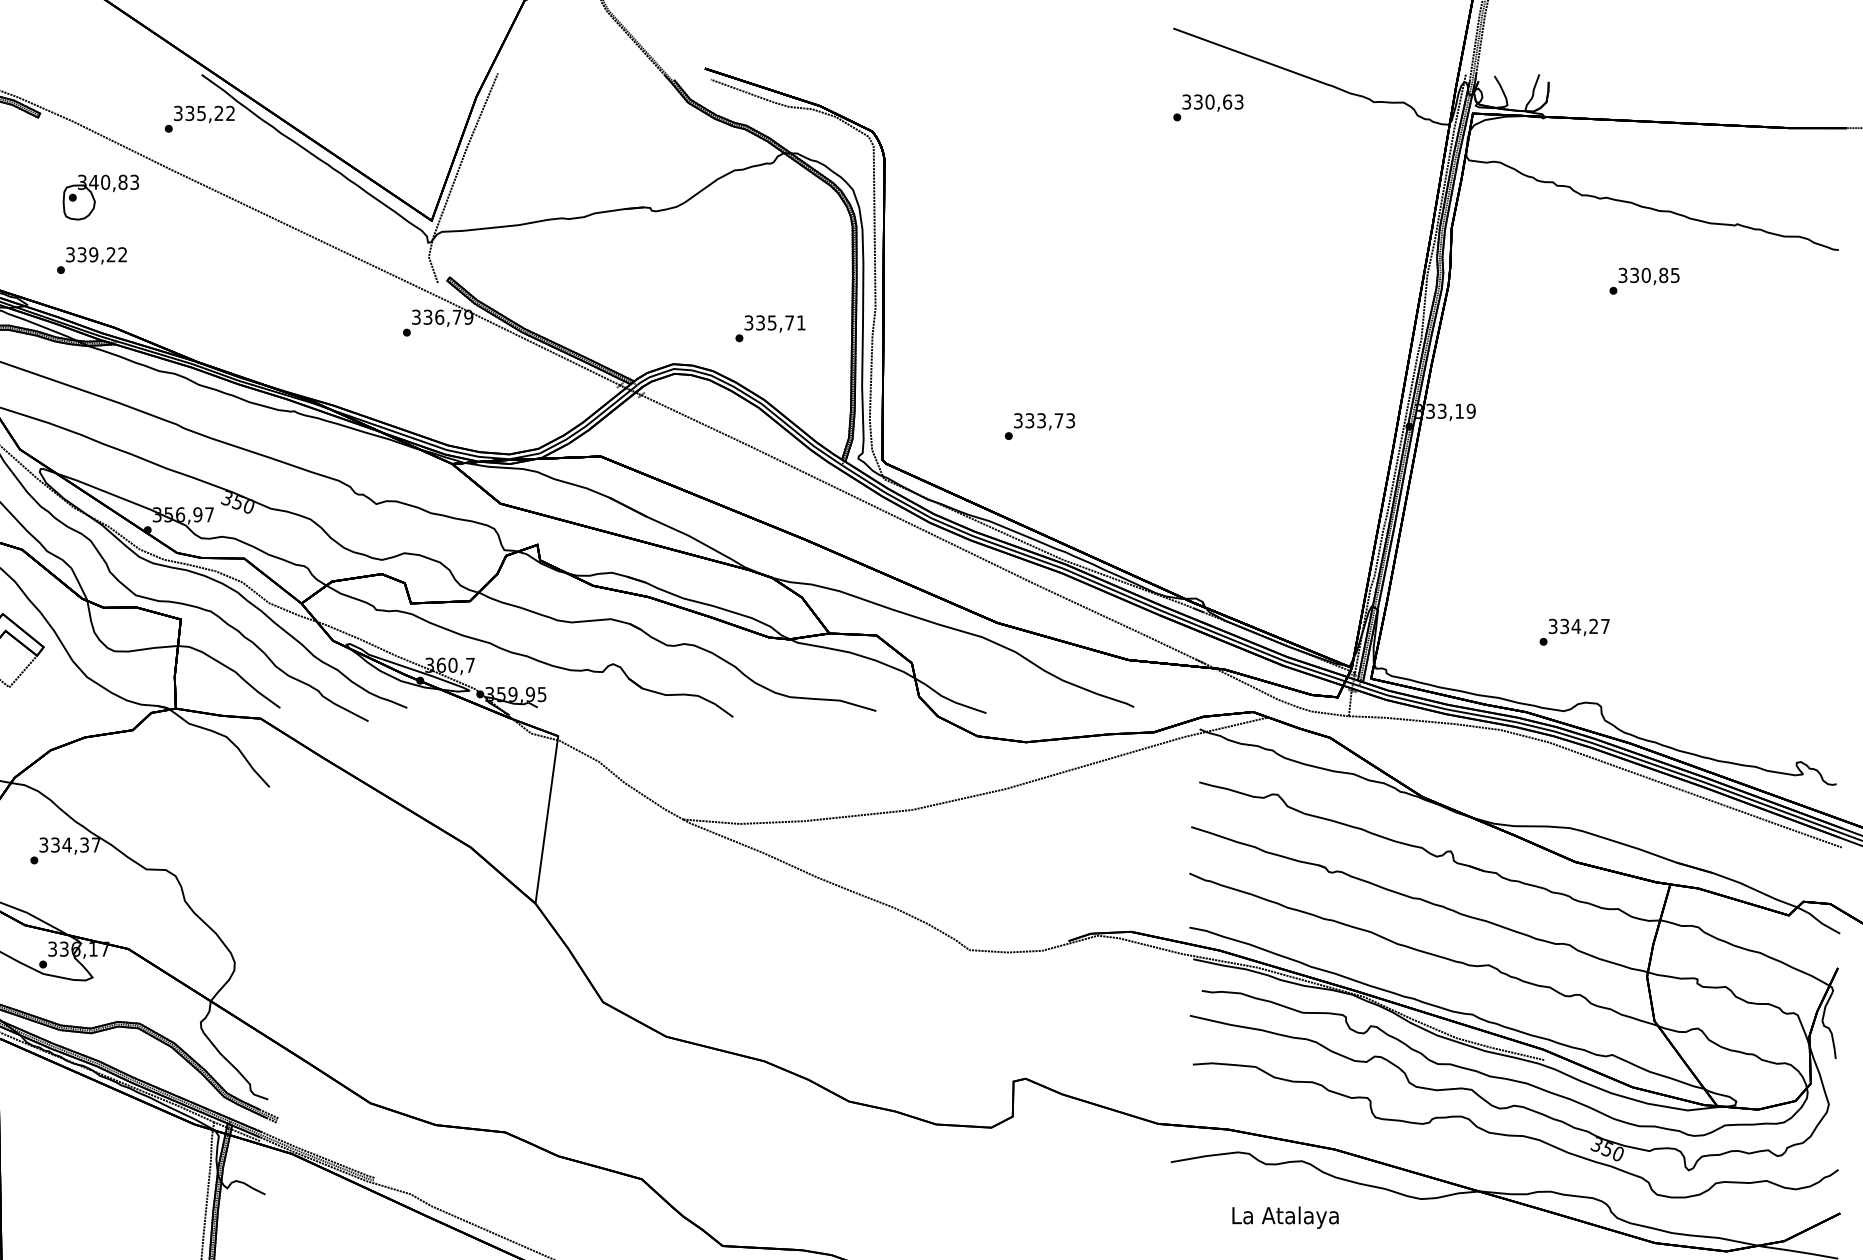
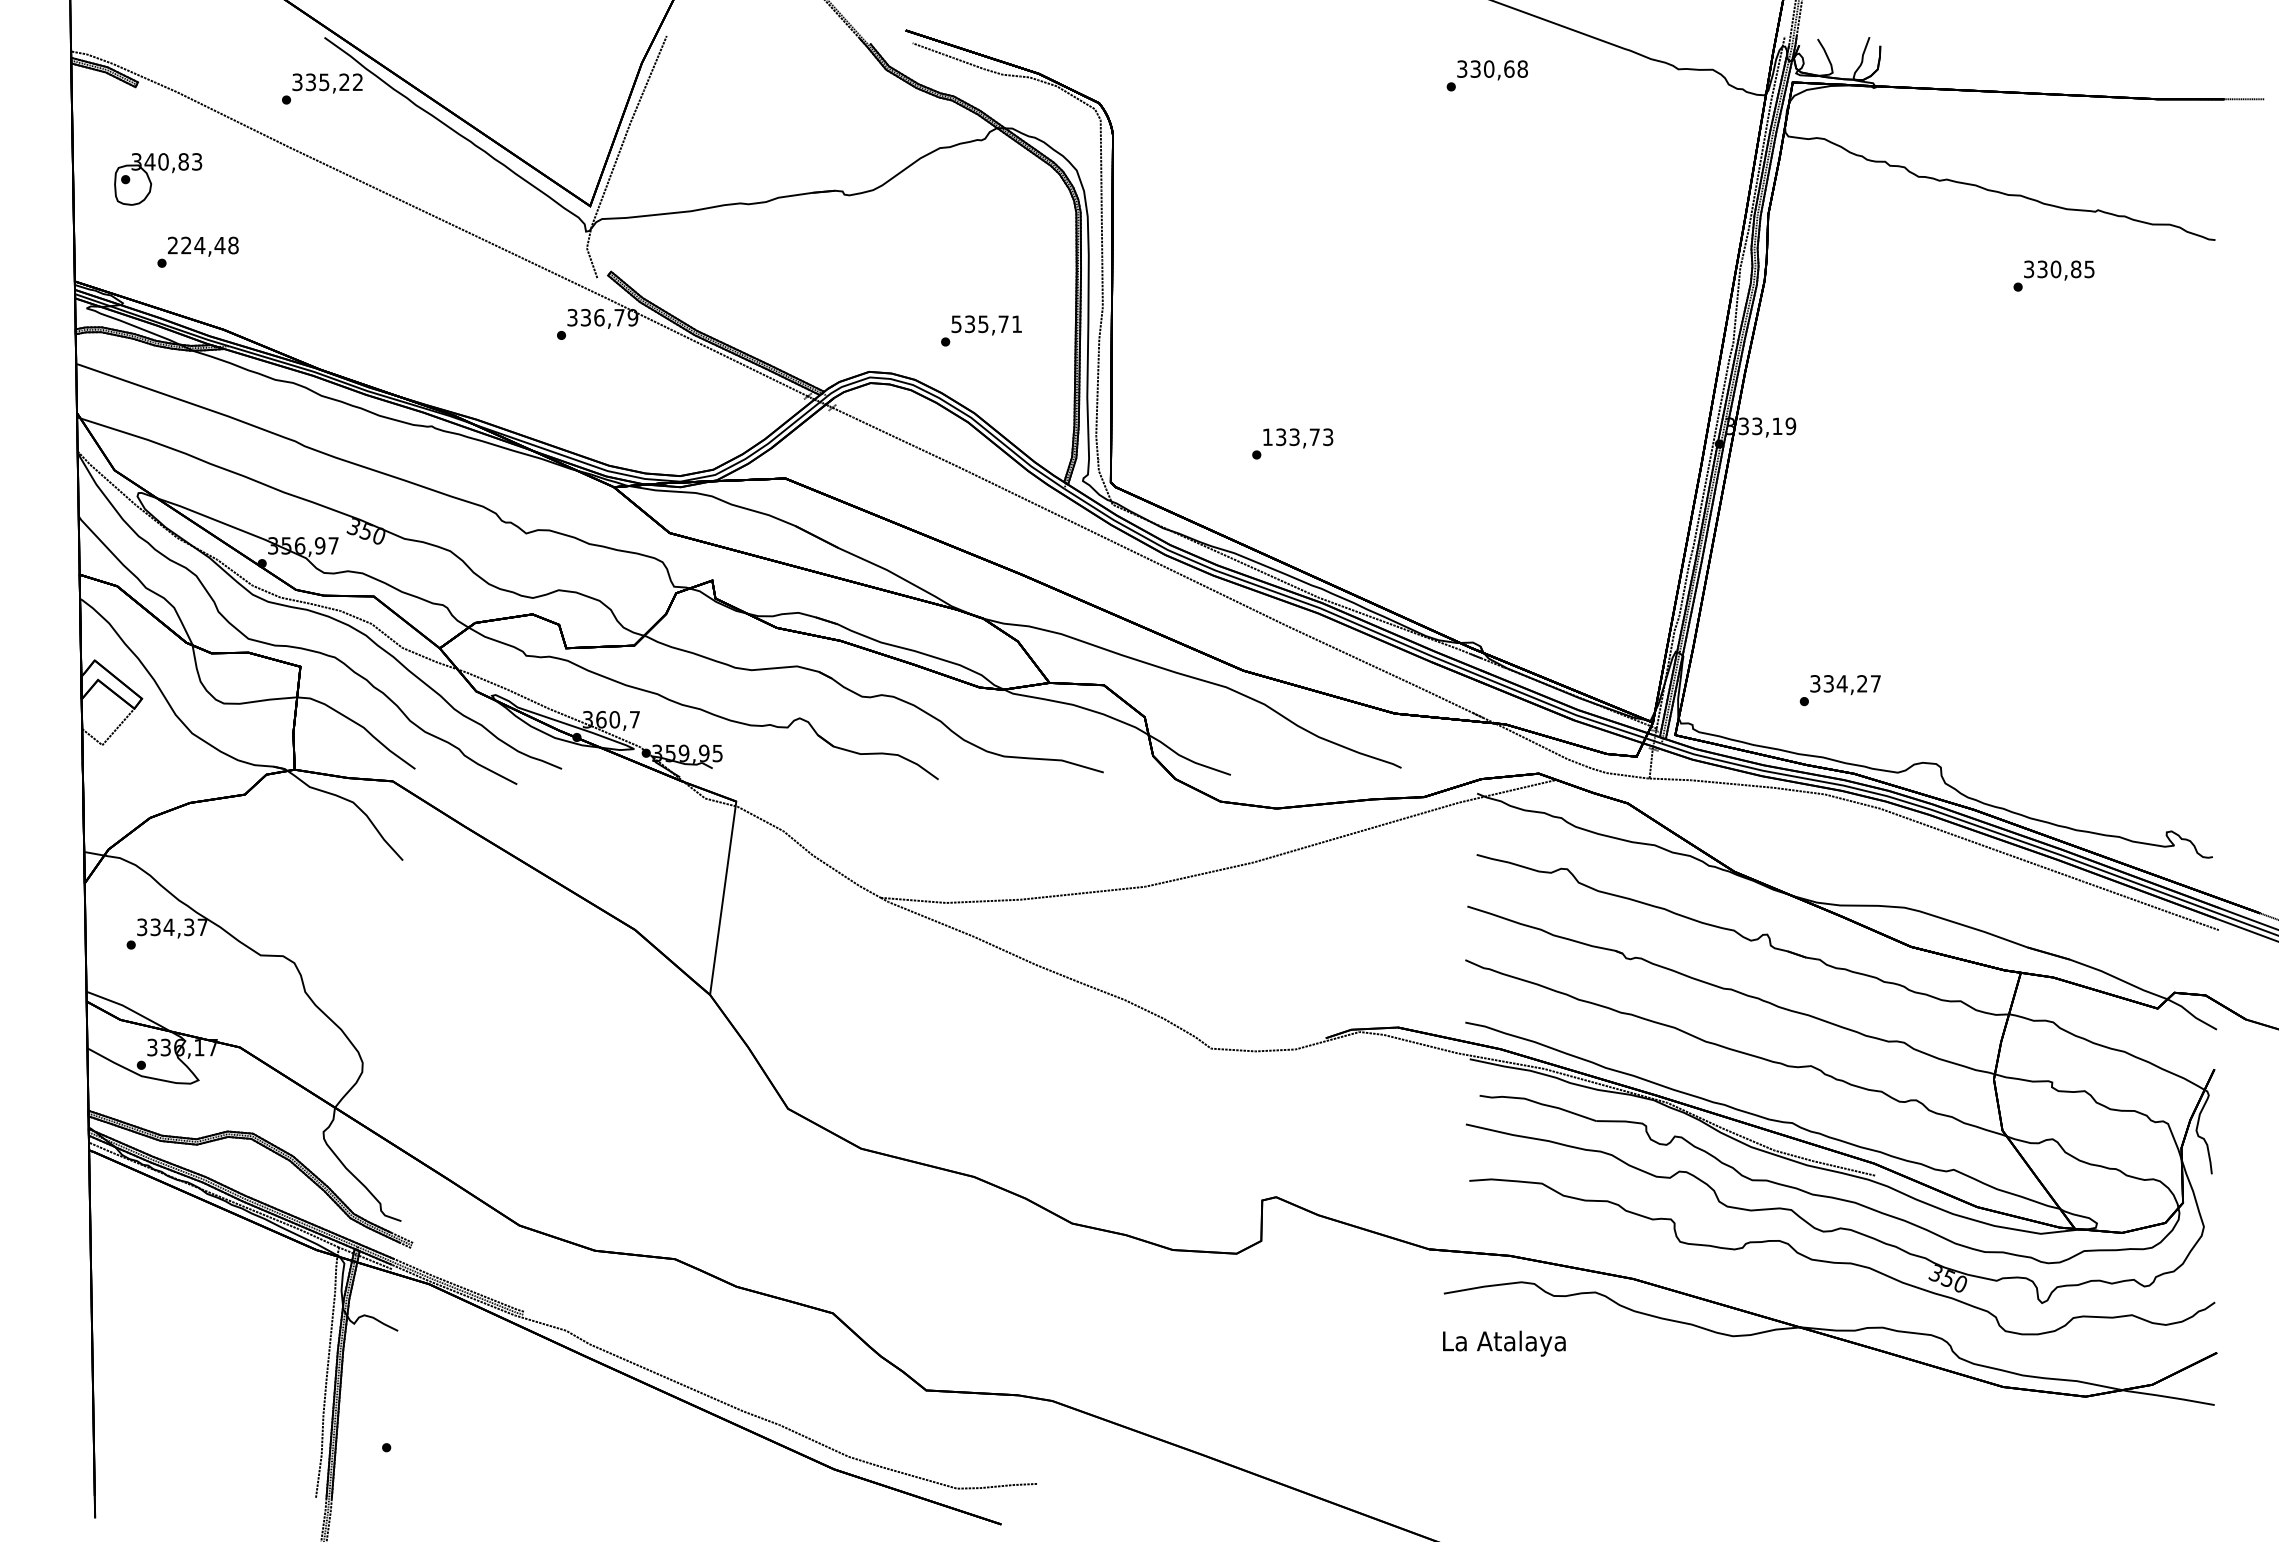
text: (1238, 101) -> (1522, 68), 330,63 -> 330,68
part: (95, 199) -> (151, 181), moved
text: (96, 254) -> (203, 245), 339,22 -> 224,48
text: (1644, 280) -> (2053, 275), moved
text: (748, 322) -> (956, 323), 335,71 -> 535,71
text: (1018, 420) -> (1267, 437), 333,73 -> 133,73
text: (1573, 632) -> (1839, 690), moved
text: (1285, 1217) -> (1504, 1343), moved

